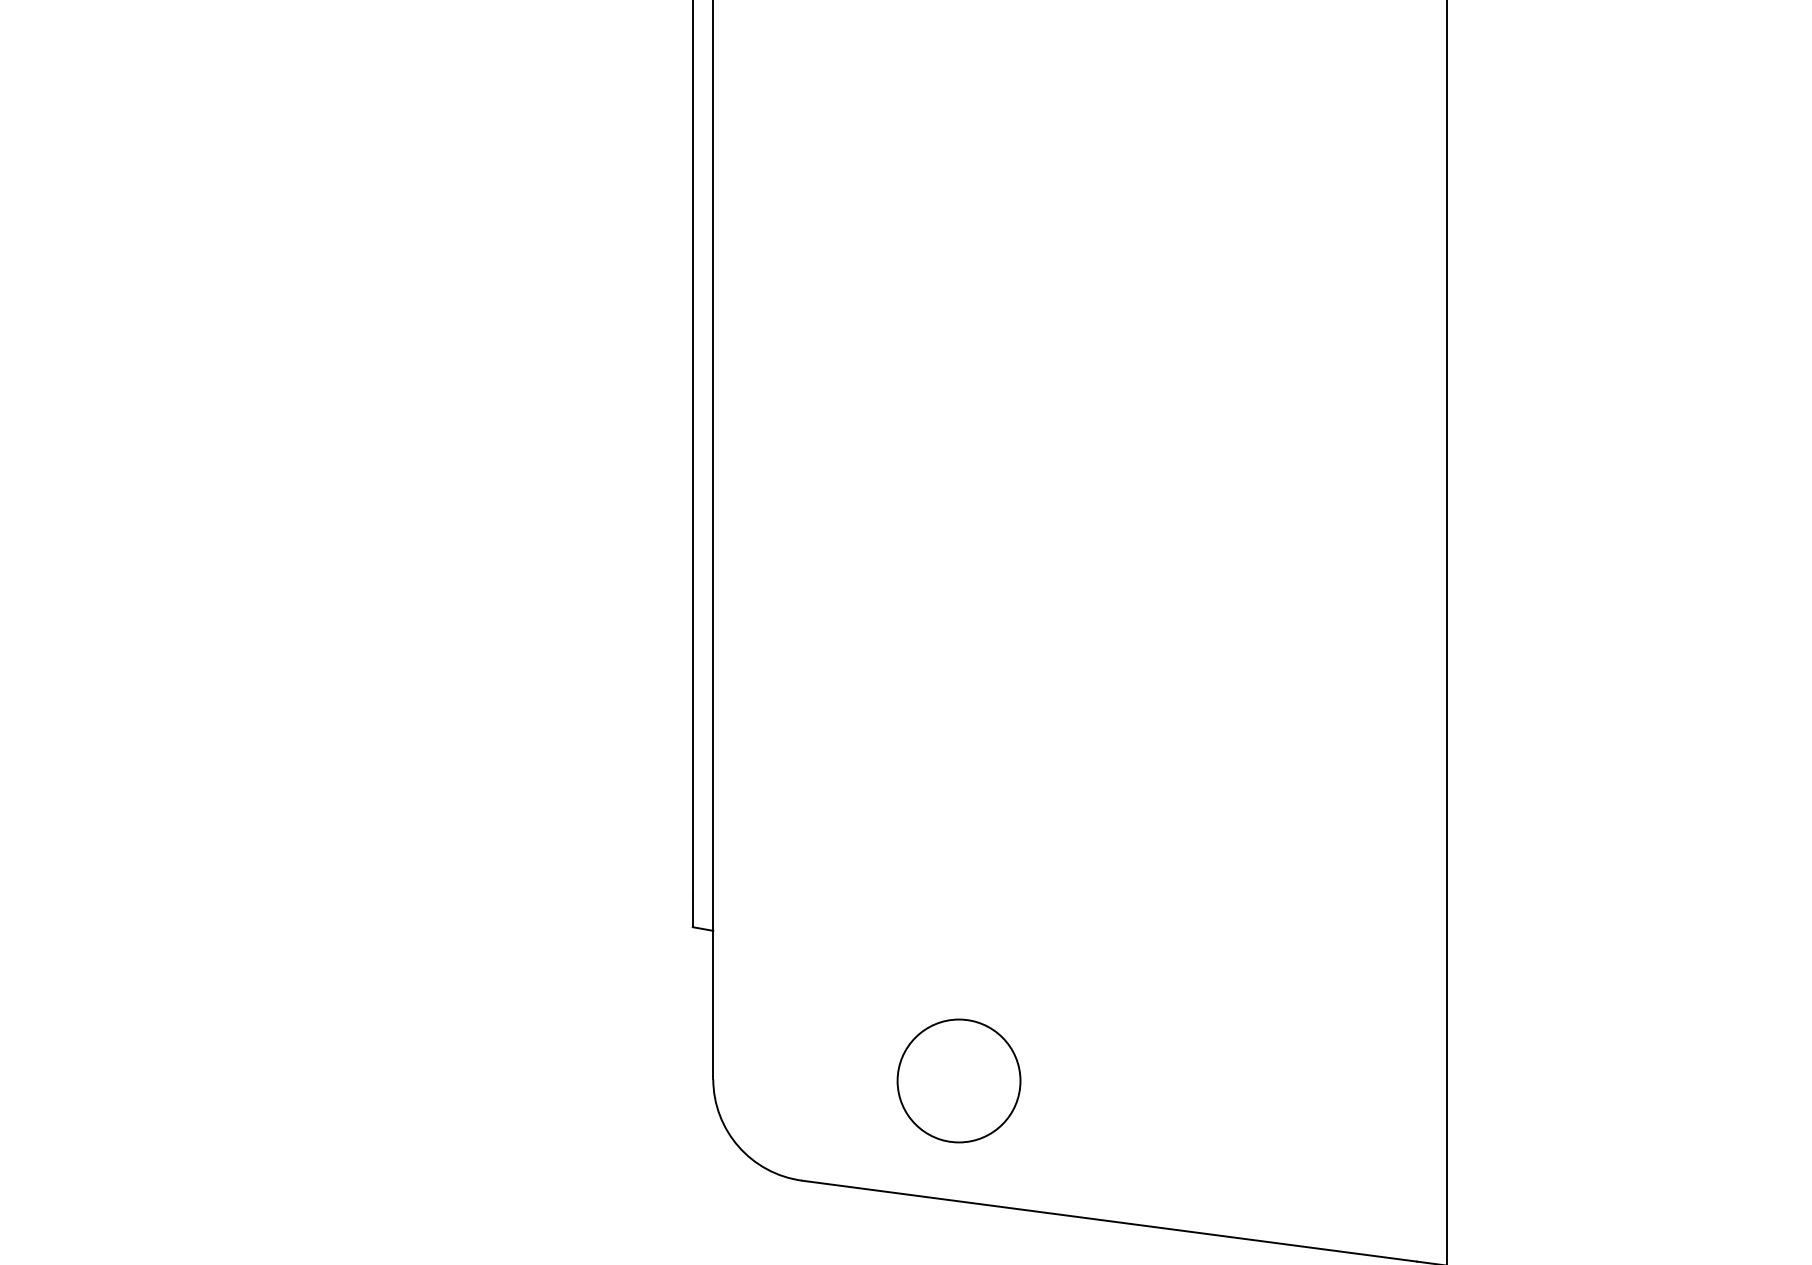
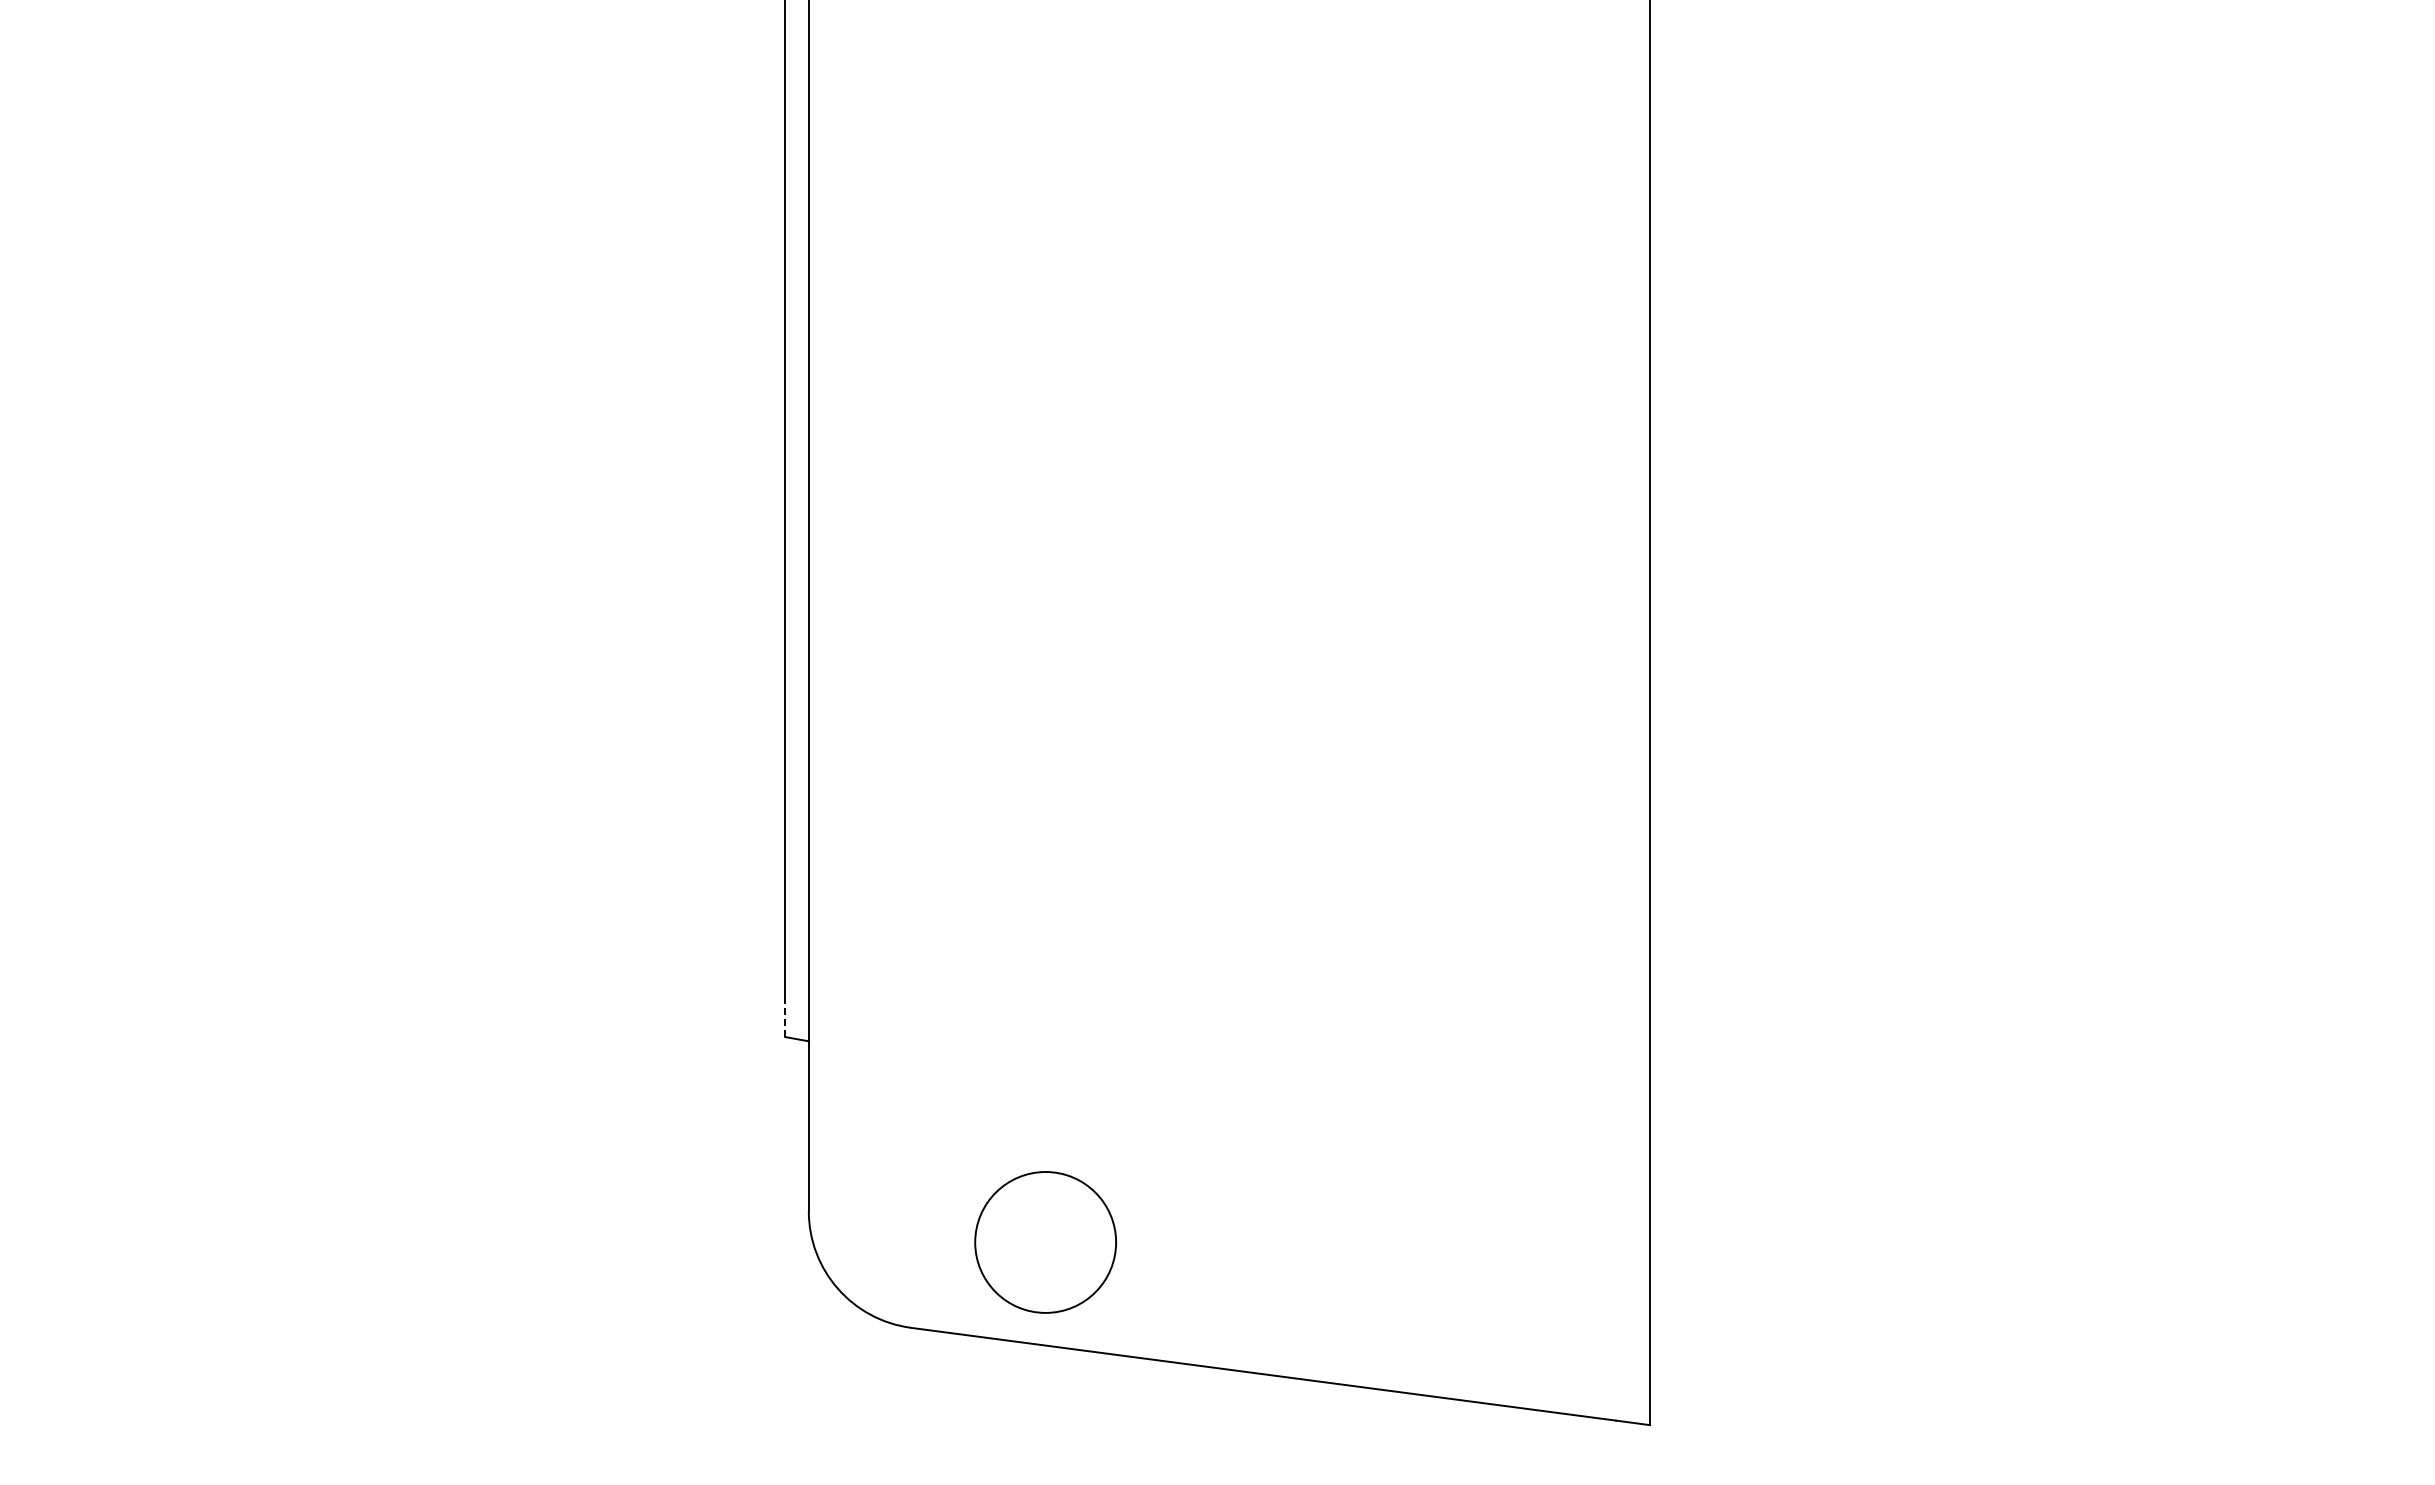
line: (692, 911) -> (785, 1019), solid -> dashed
circle: (958, 1081) -> (1045, 1242), moved

